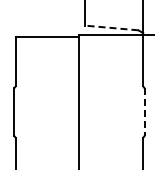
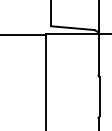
line: (111, 28) -> (72, 28), dashed -> solid
line: (144, 112) -> (99, 97), dashed -> solid

